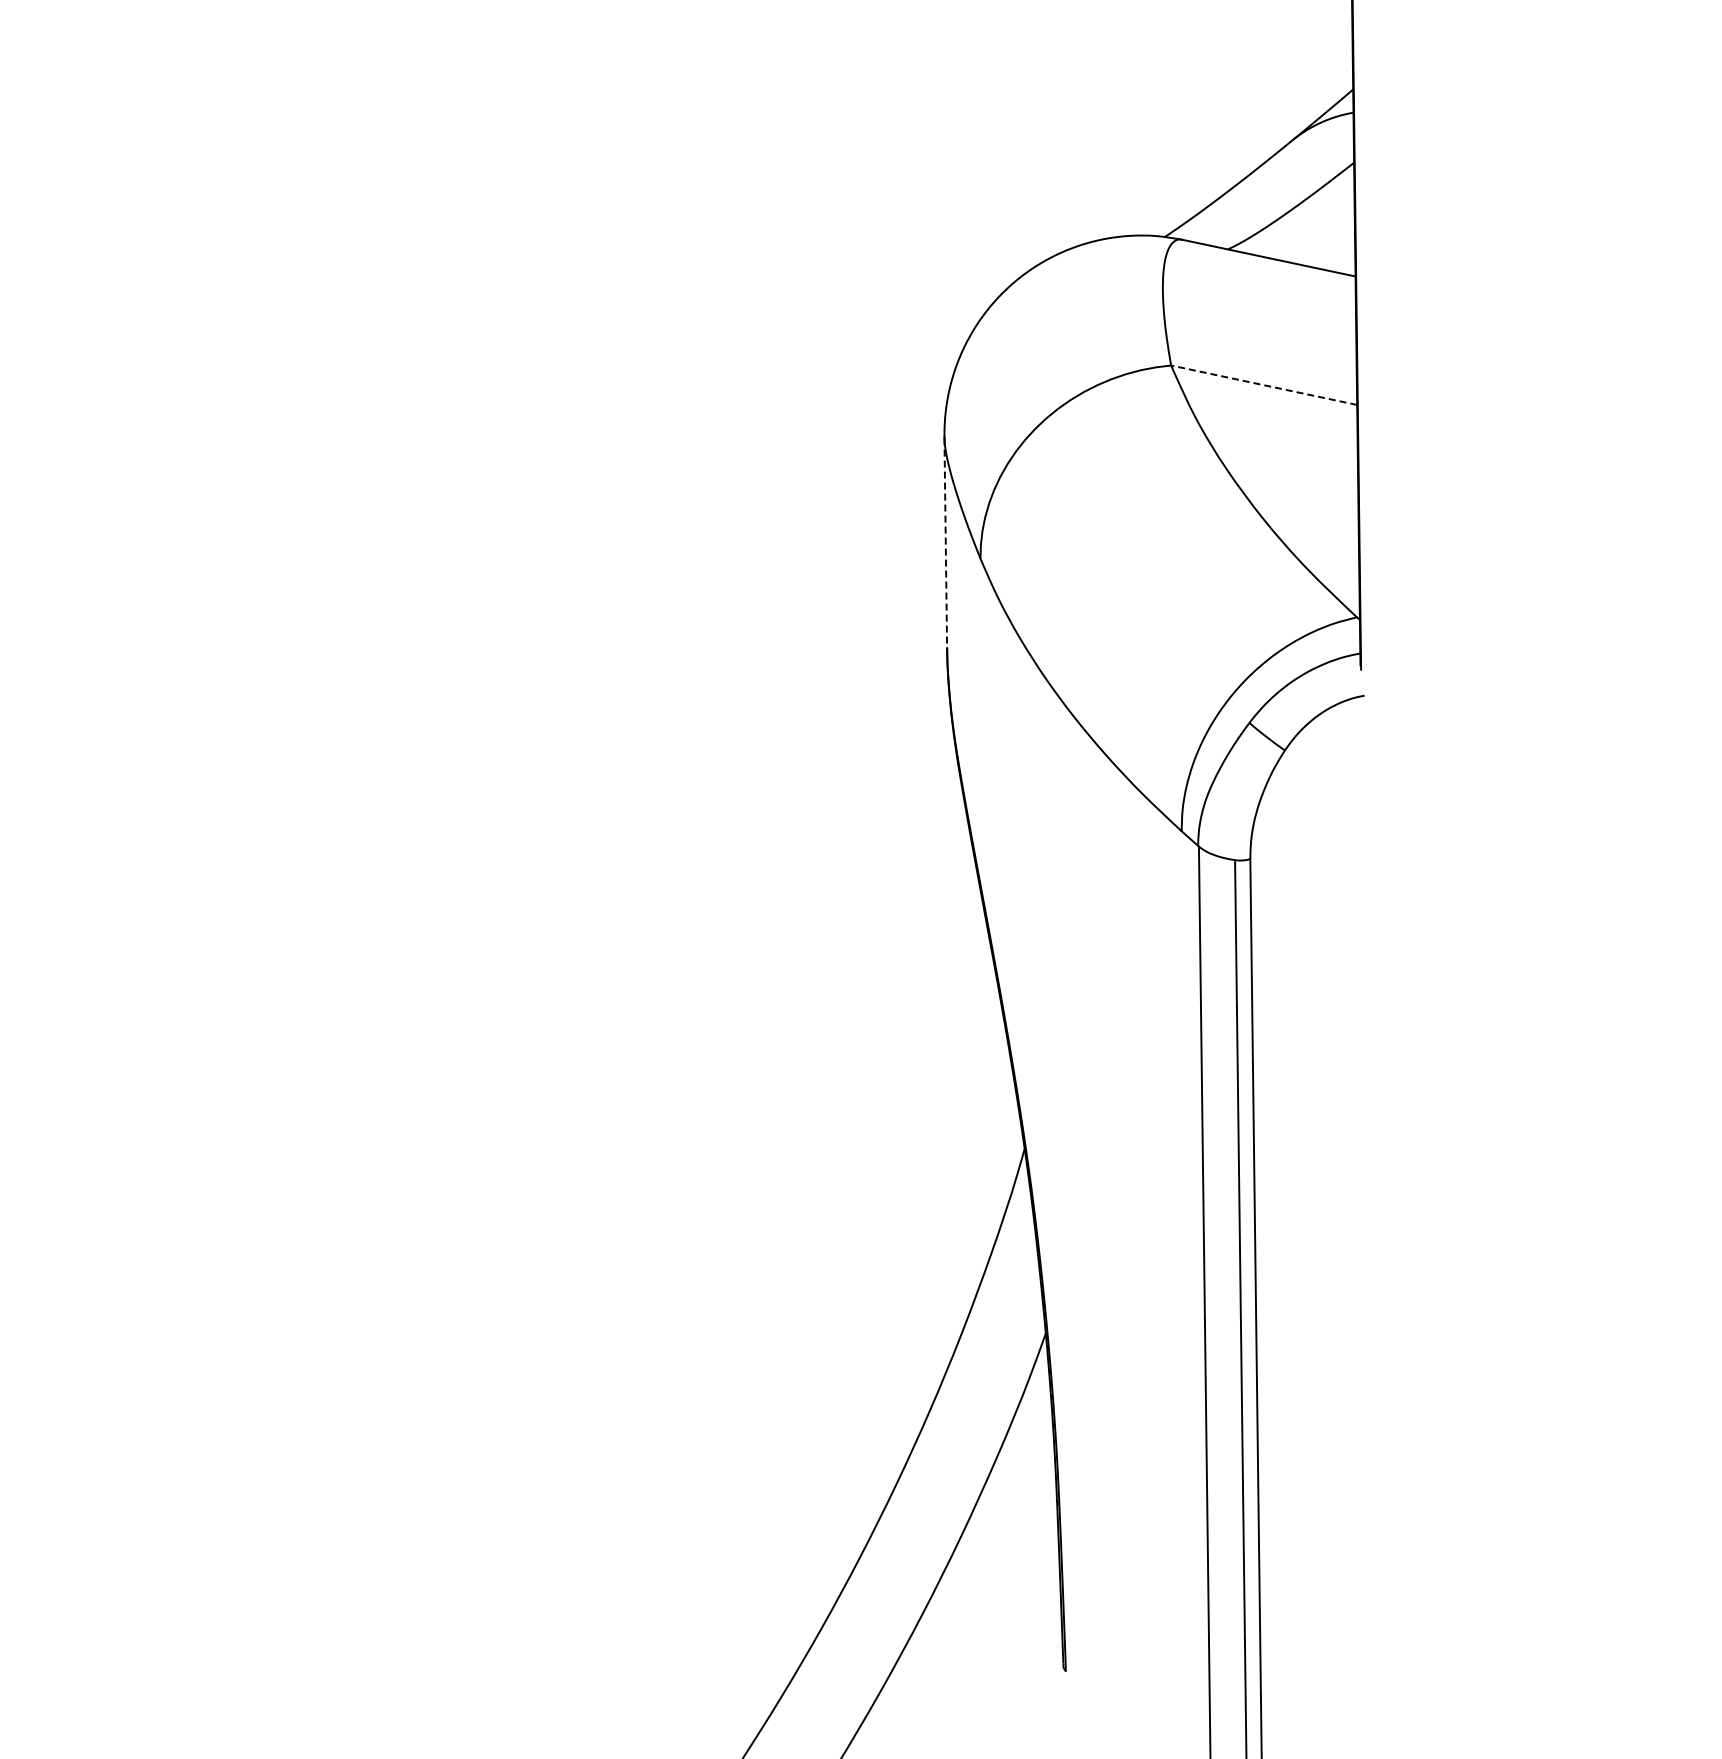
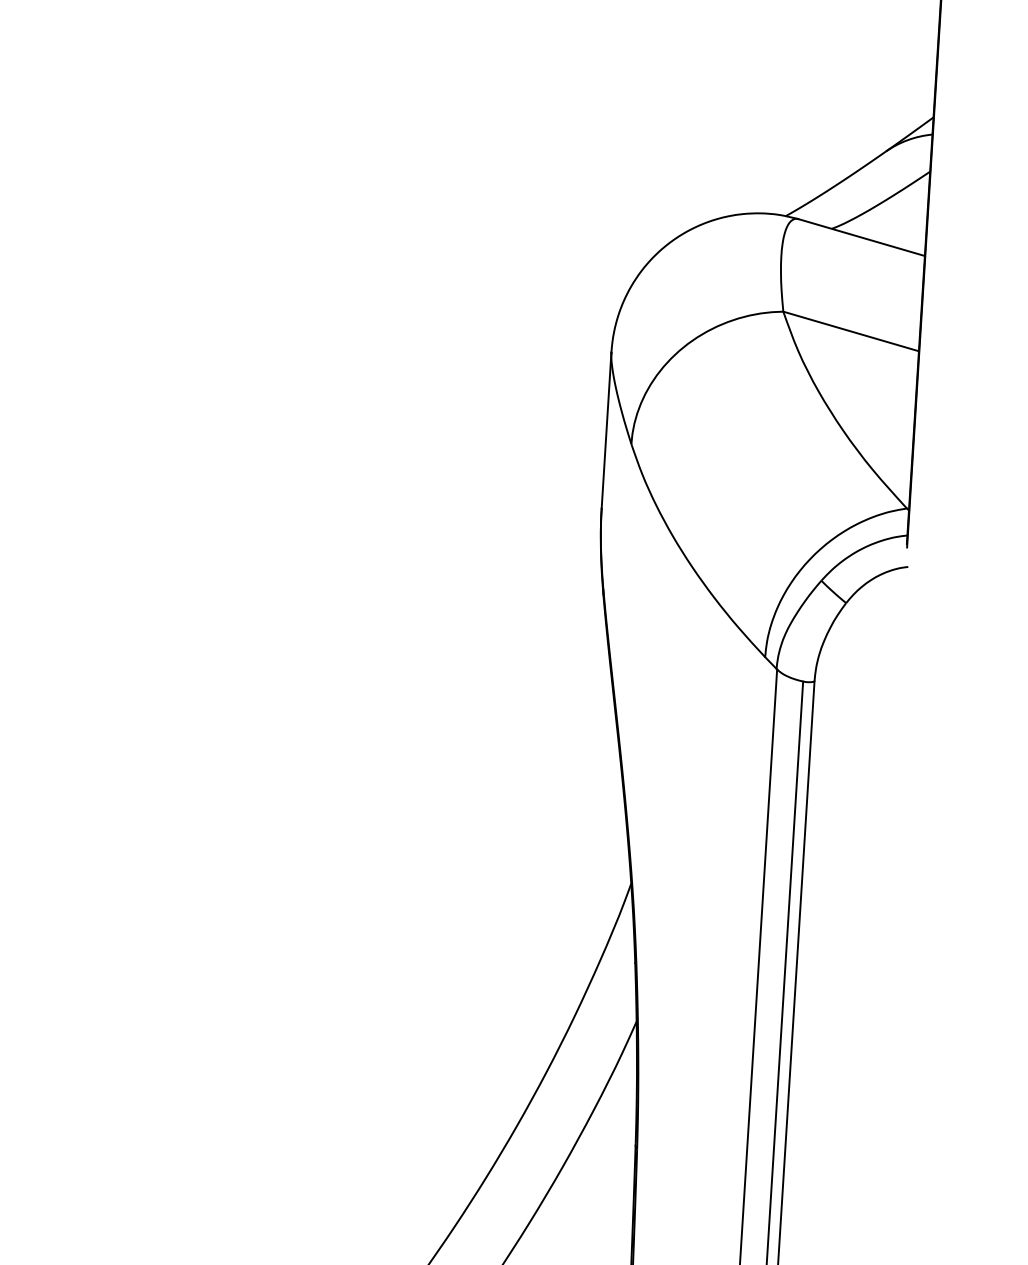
line: (1263, 385) -> (850, 331), dashed -> solid
line: (945, 543) -> (606, 430), dashed -> solid

